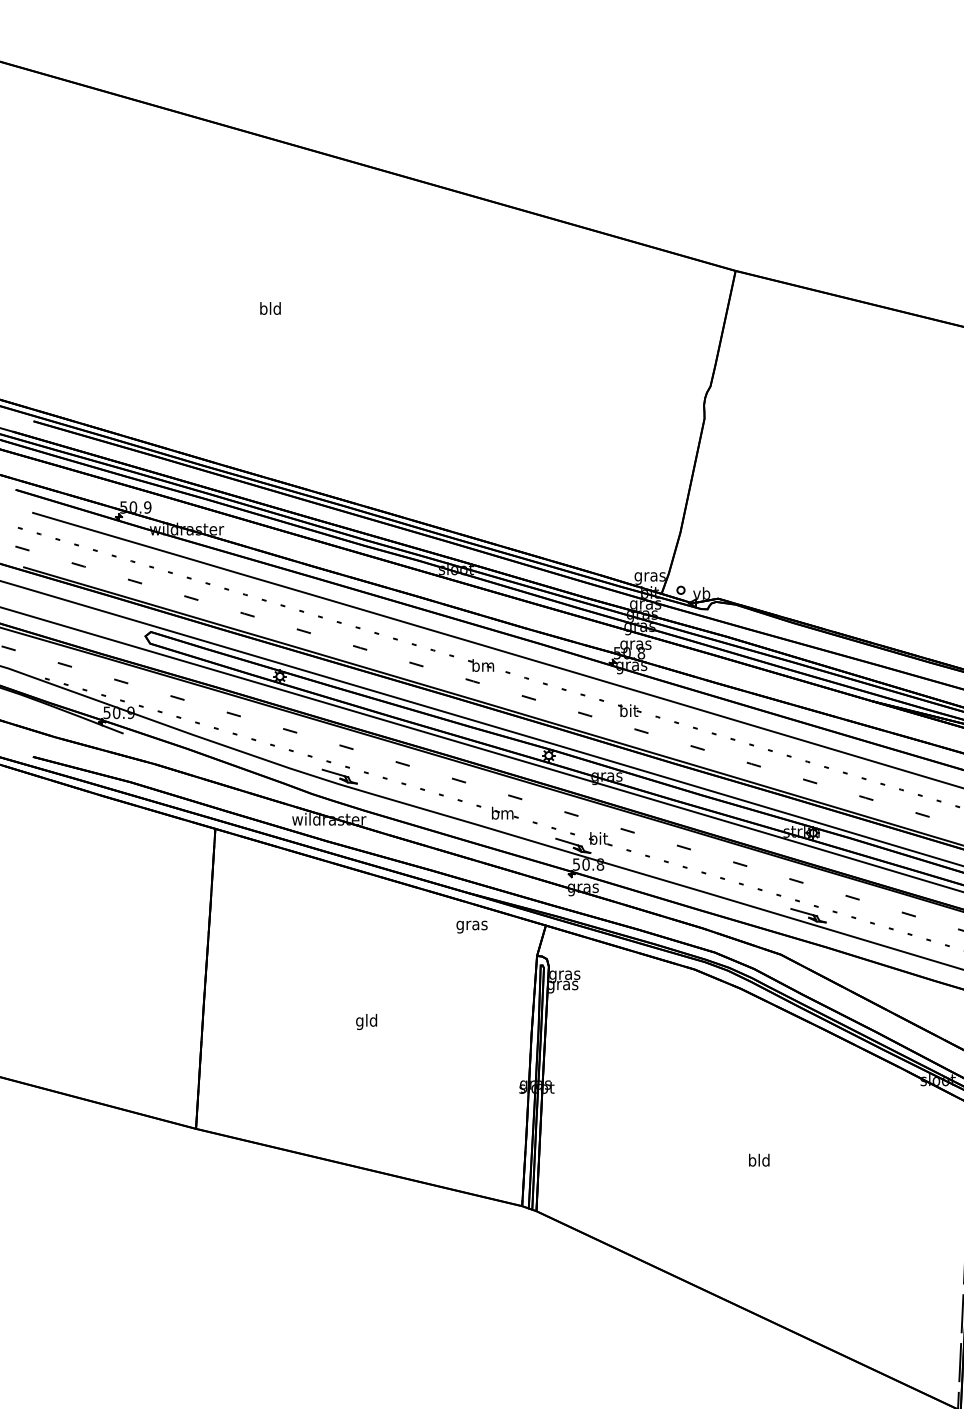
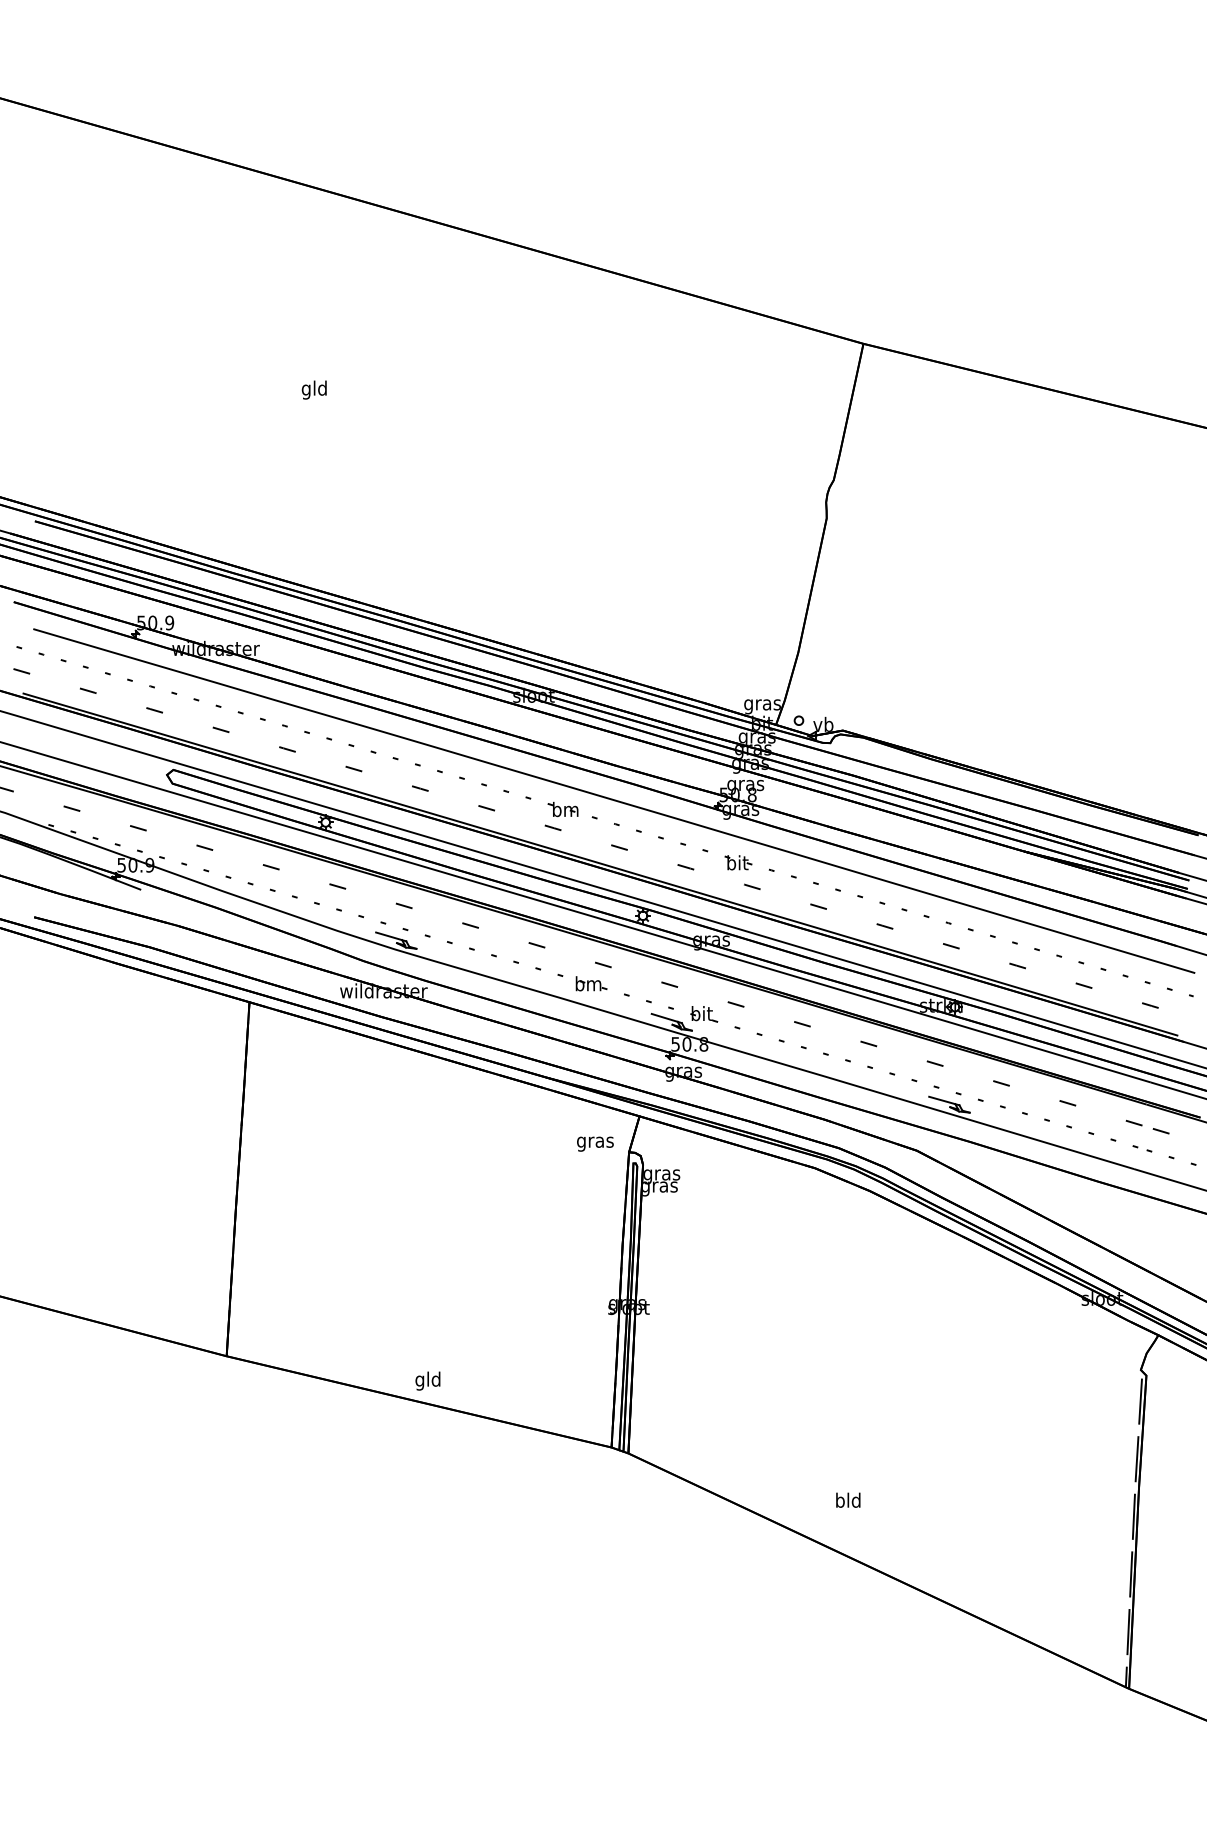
text: (263, 309) -> (306, 389), bld -> gld
text: (472, 926) -> (595, 1143), moved
text: (366, 1021) -> (427, 1380), moved
text: (759, 1159) -> (848, 1499), moved

